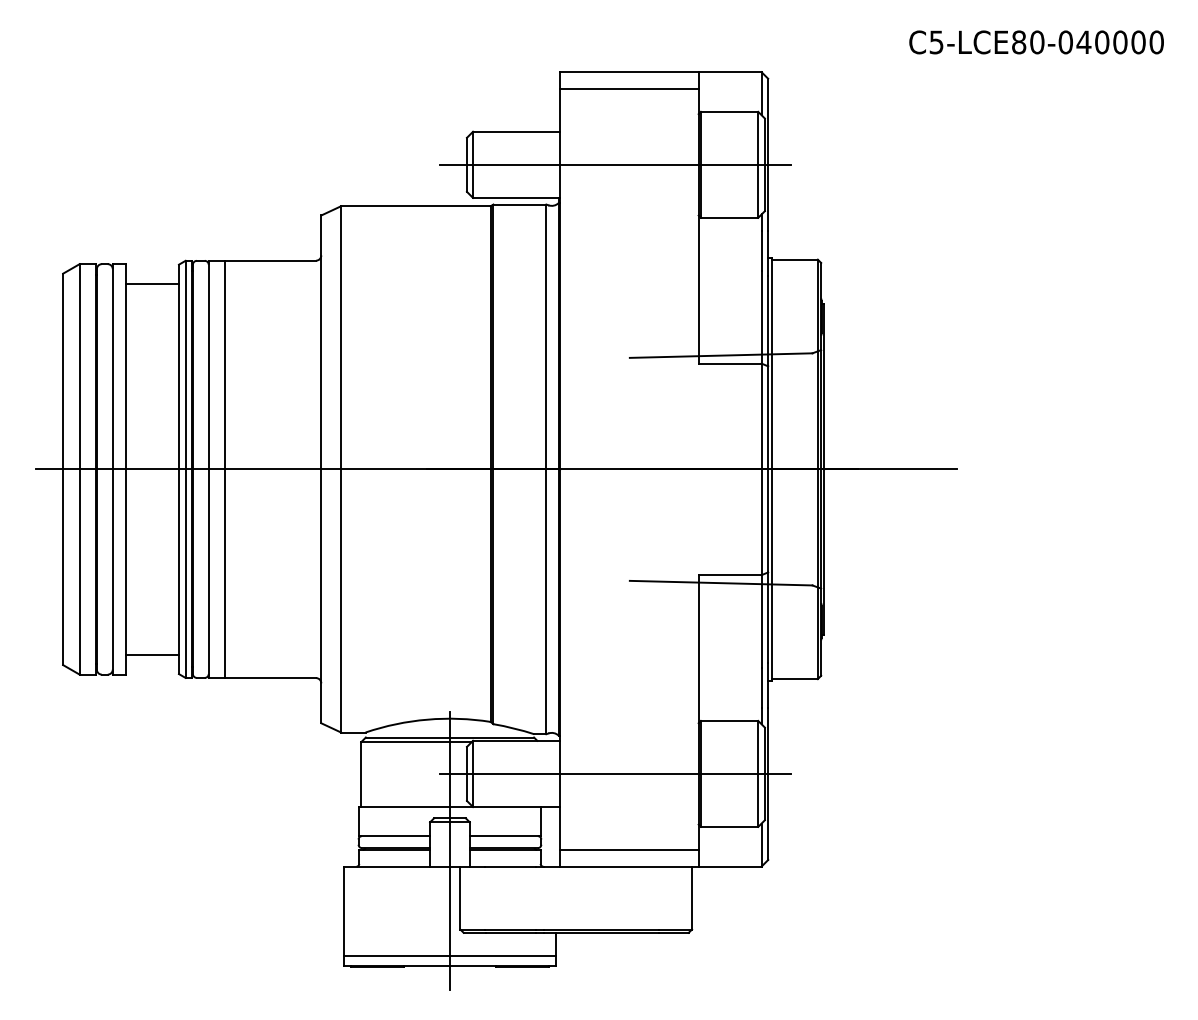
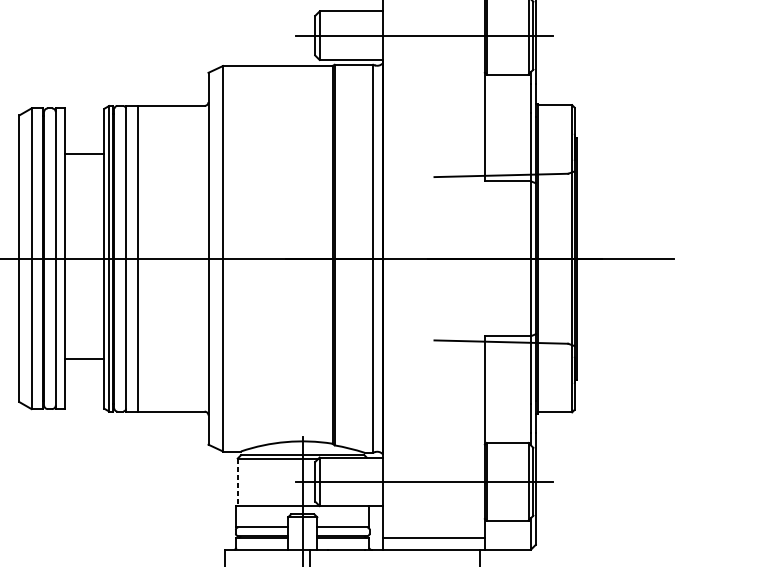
line: (152, 284) -> (84, 154), moved
line: (152, 654) -> (84, 358), moved
line: (361, 775) -> (237, 482), solid -> dashed

